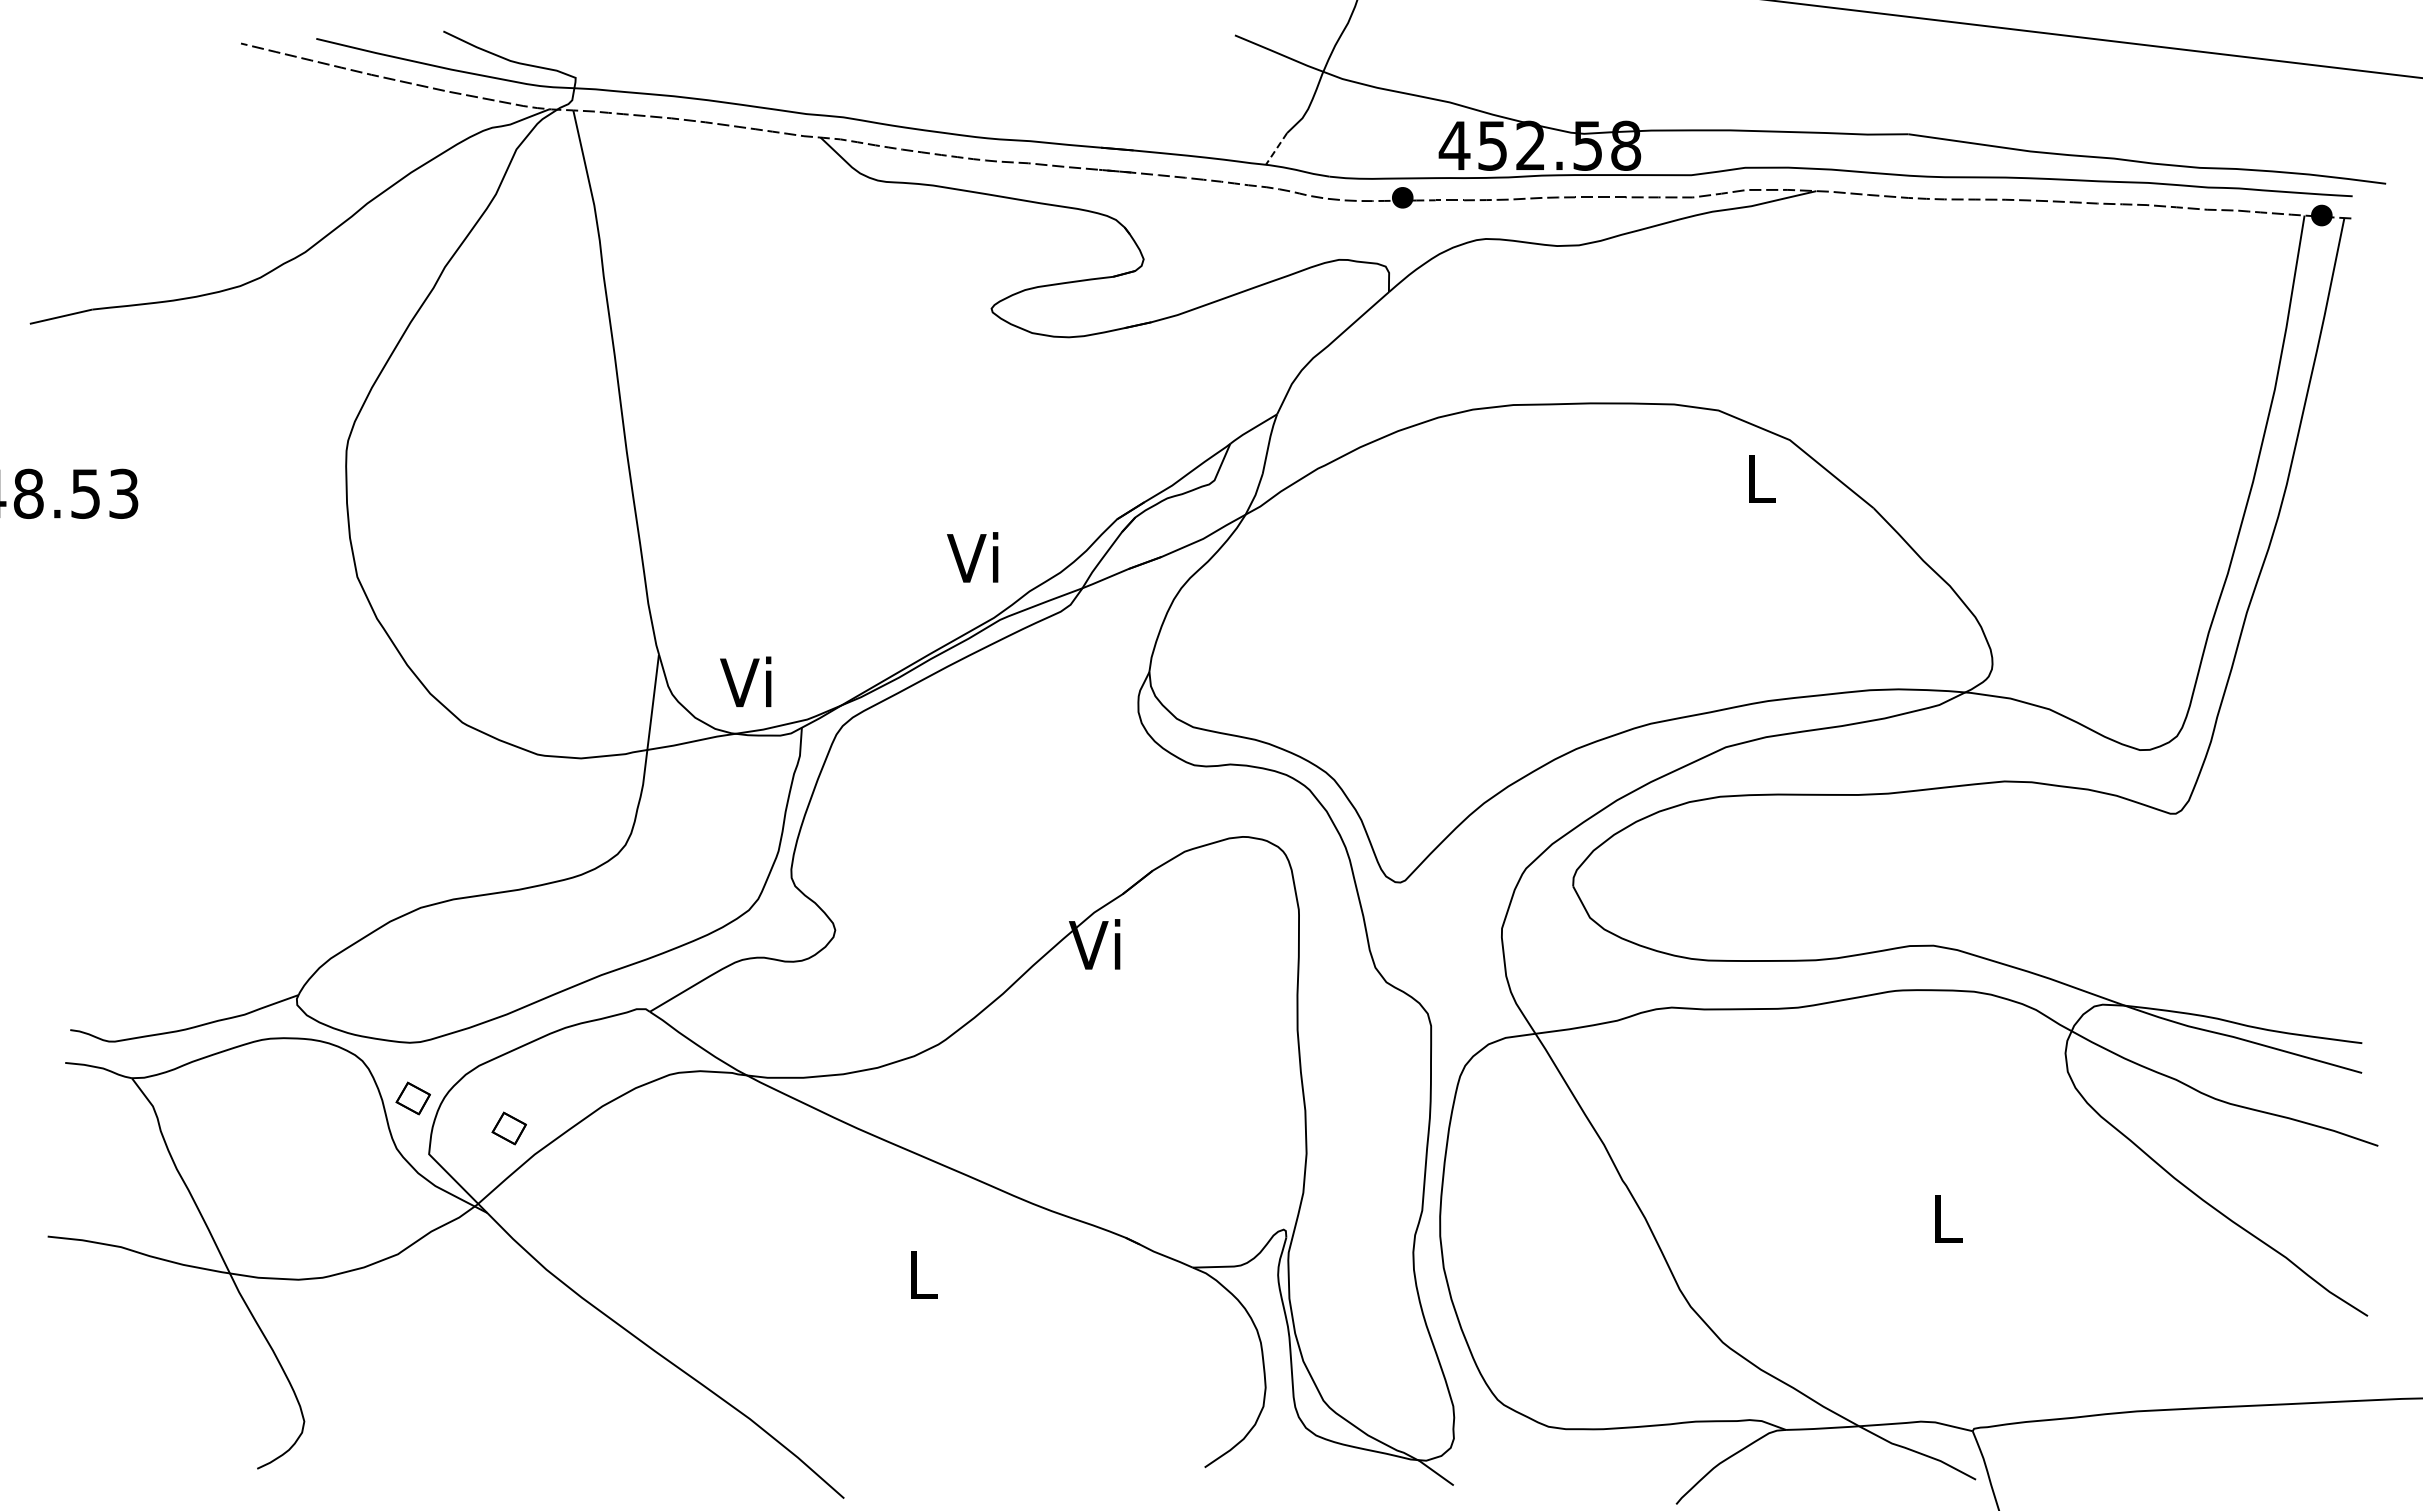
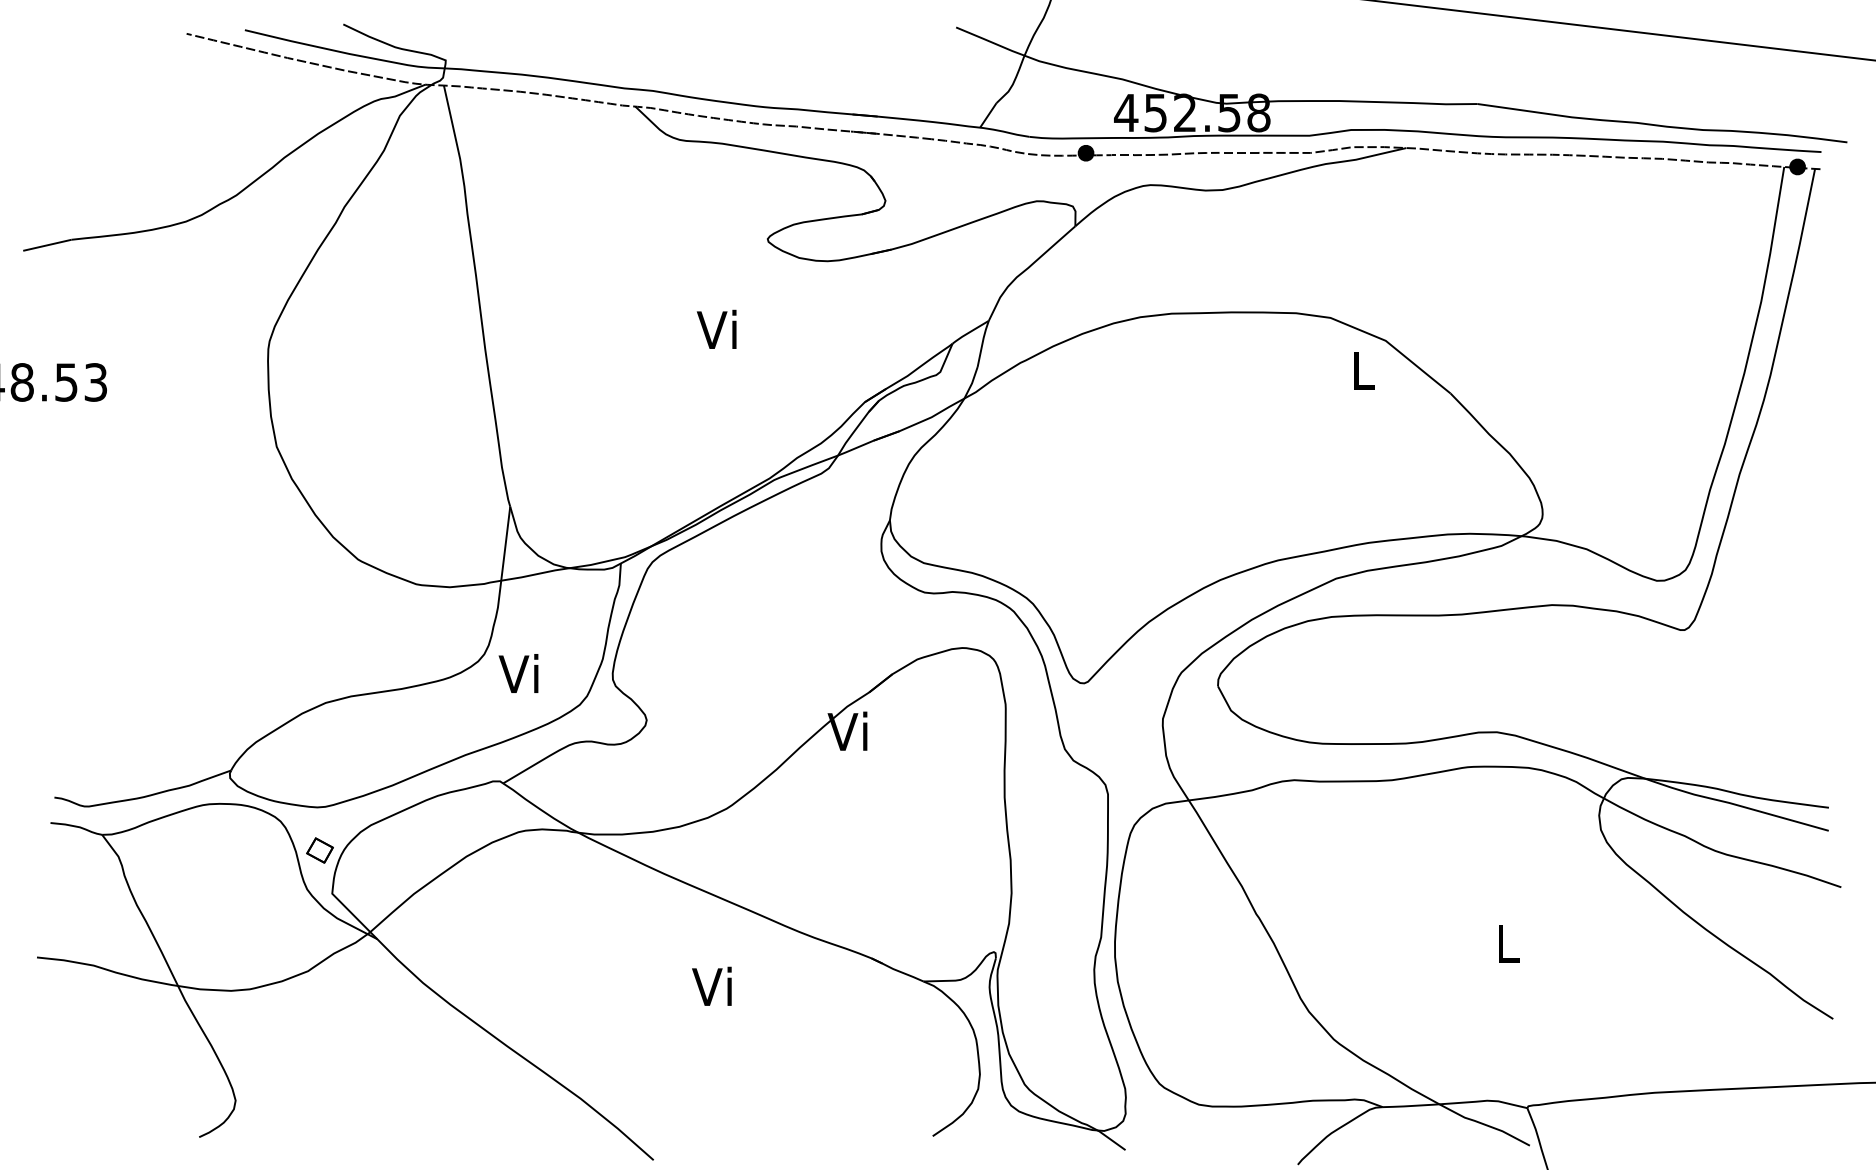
line: (1276, 148) -> (988, 115), dashed -> solid
text: (972, 557) -> (716, 329), moved
text: (745, 681) -> (518, 673), moved
part: (508, 1128) -> (393, 873), removed
text: (918, 1273) -> (711, 986), L -> Vi

